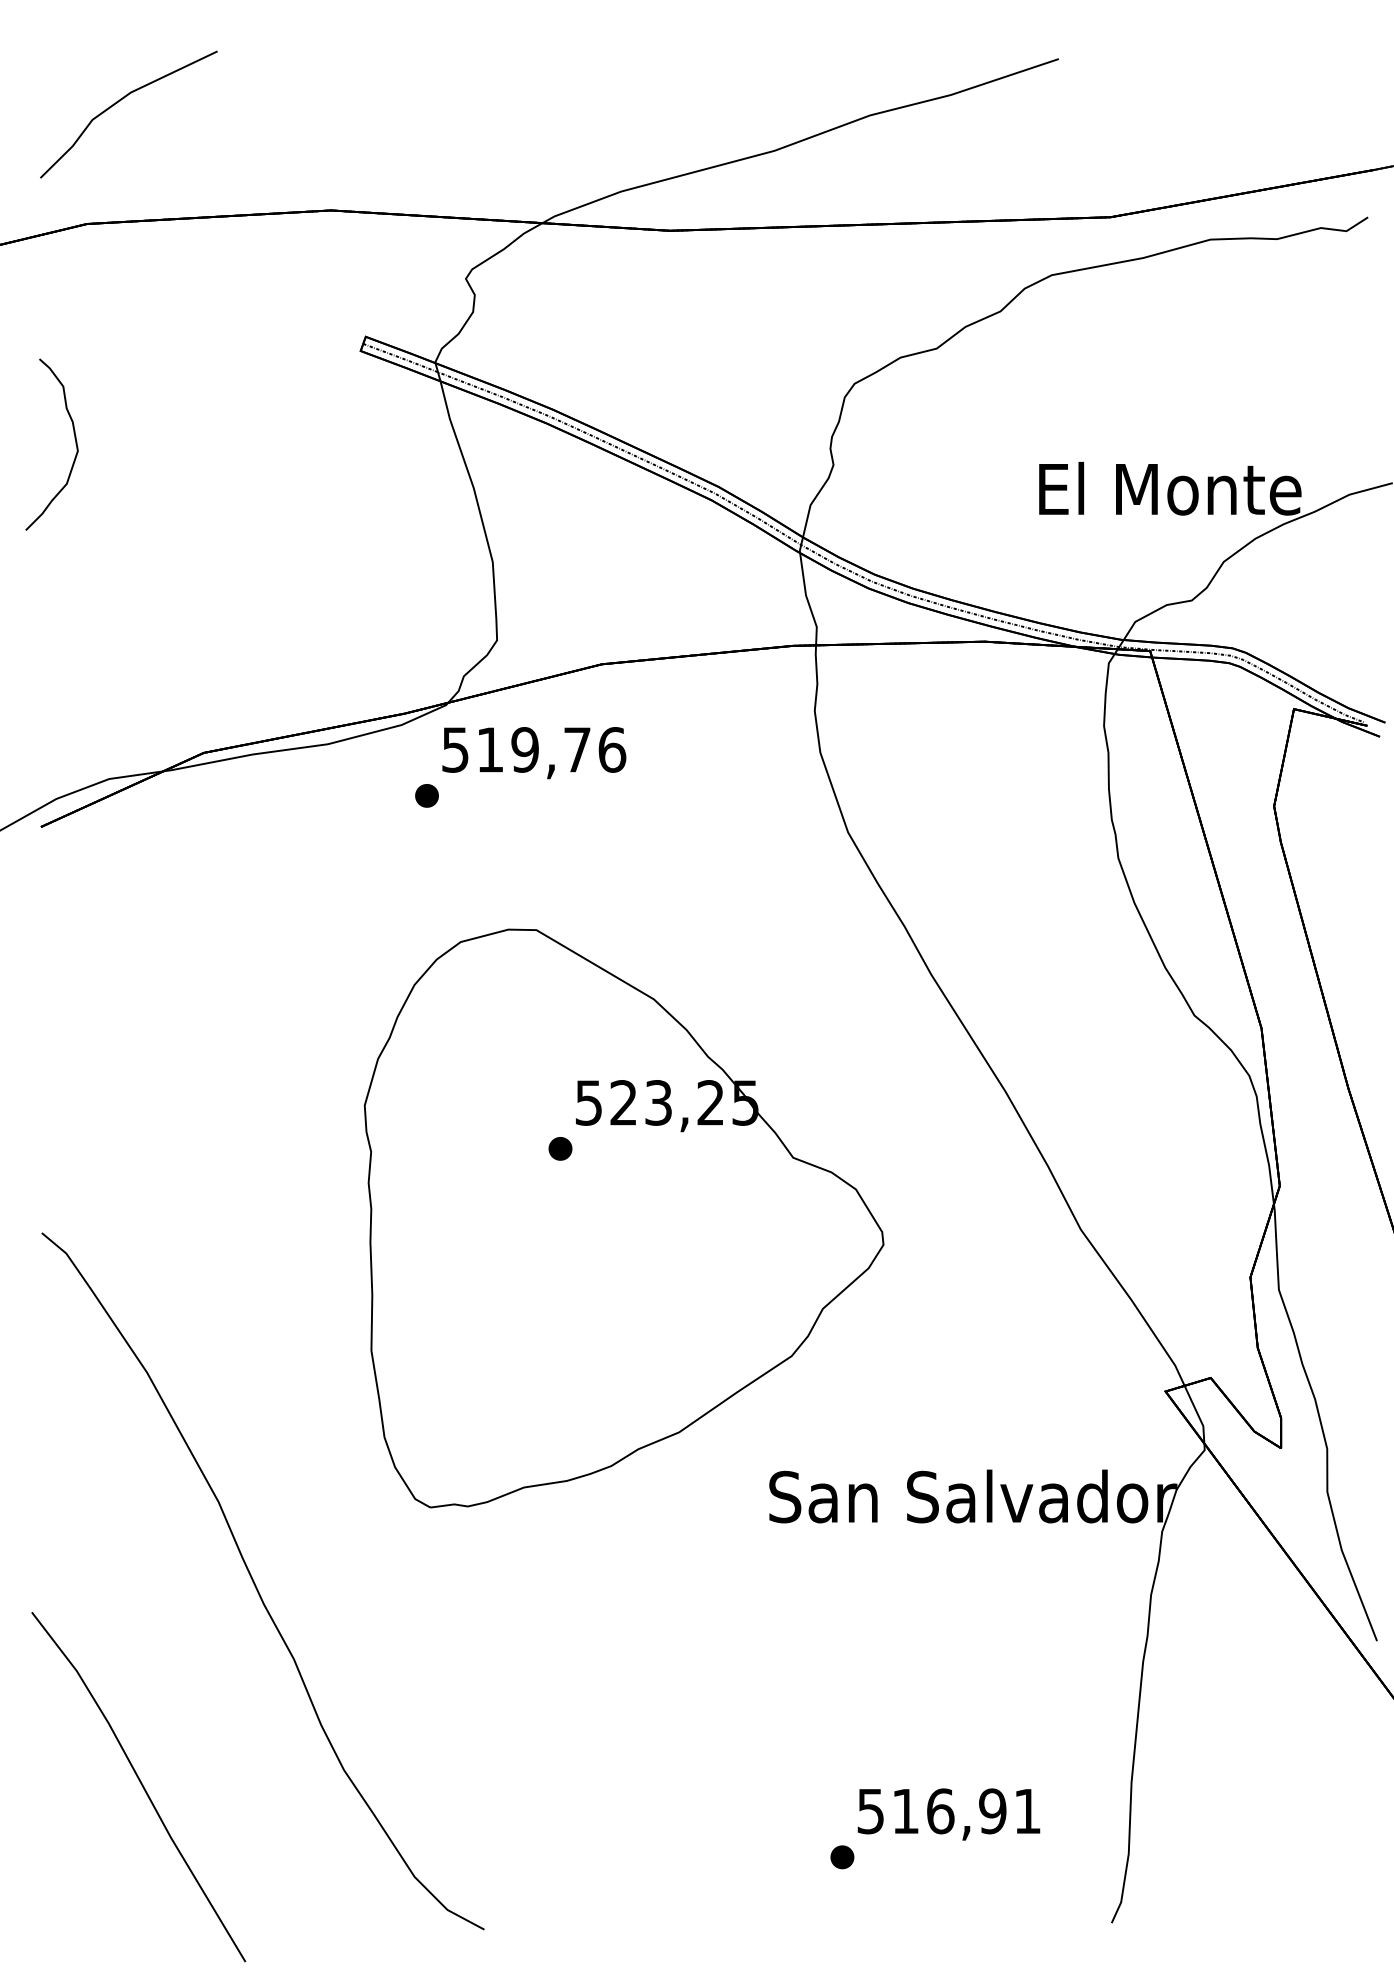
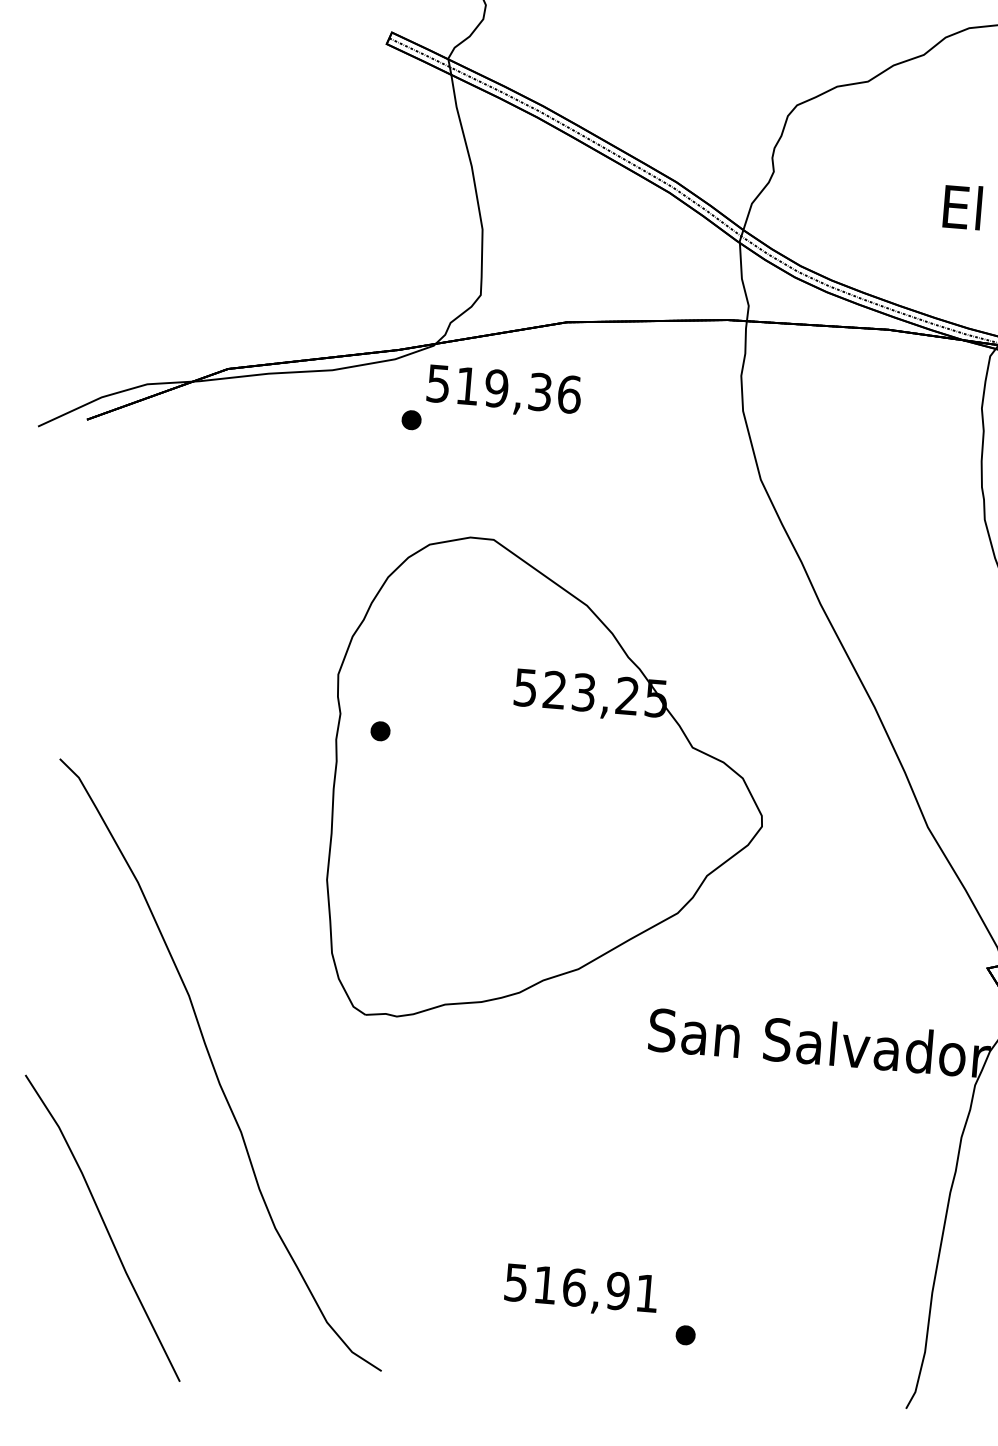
curve: (74, 438) -> (141, 97), removed
text: (577, 749) -> (540, 391), 519,76 -> 519,36
part: (560, 1148) -> (380, 731), moved
text: (948, 1814) -> (580, 1290), moved

